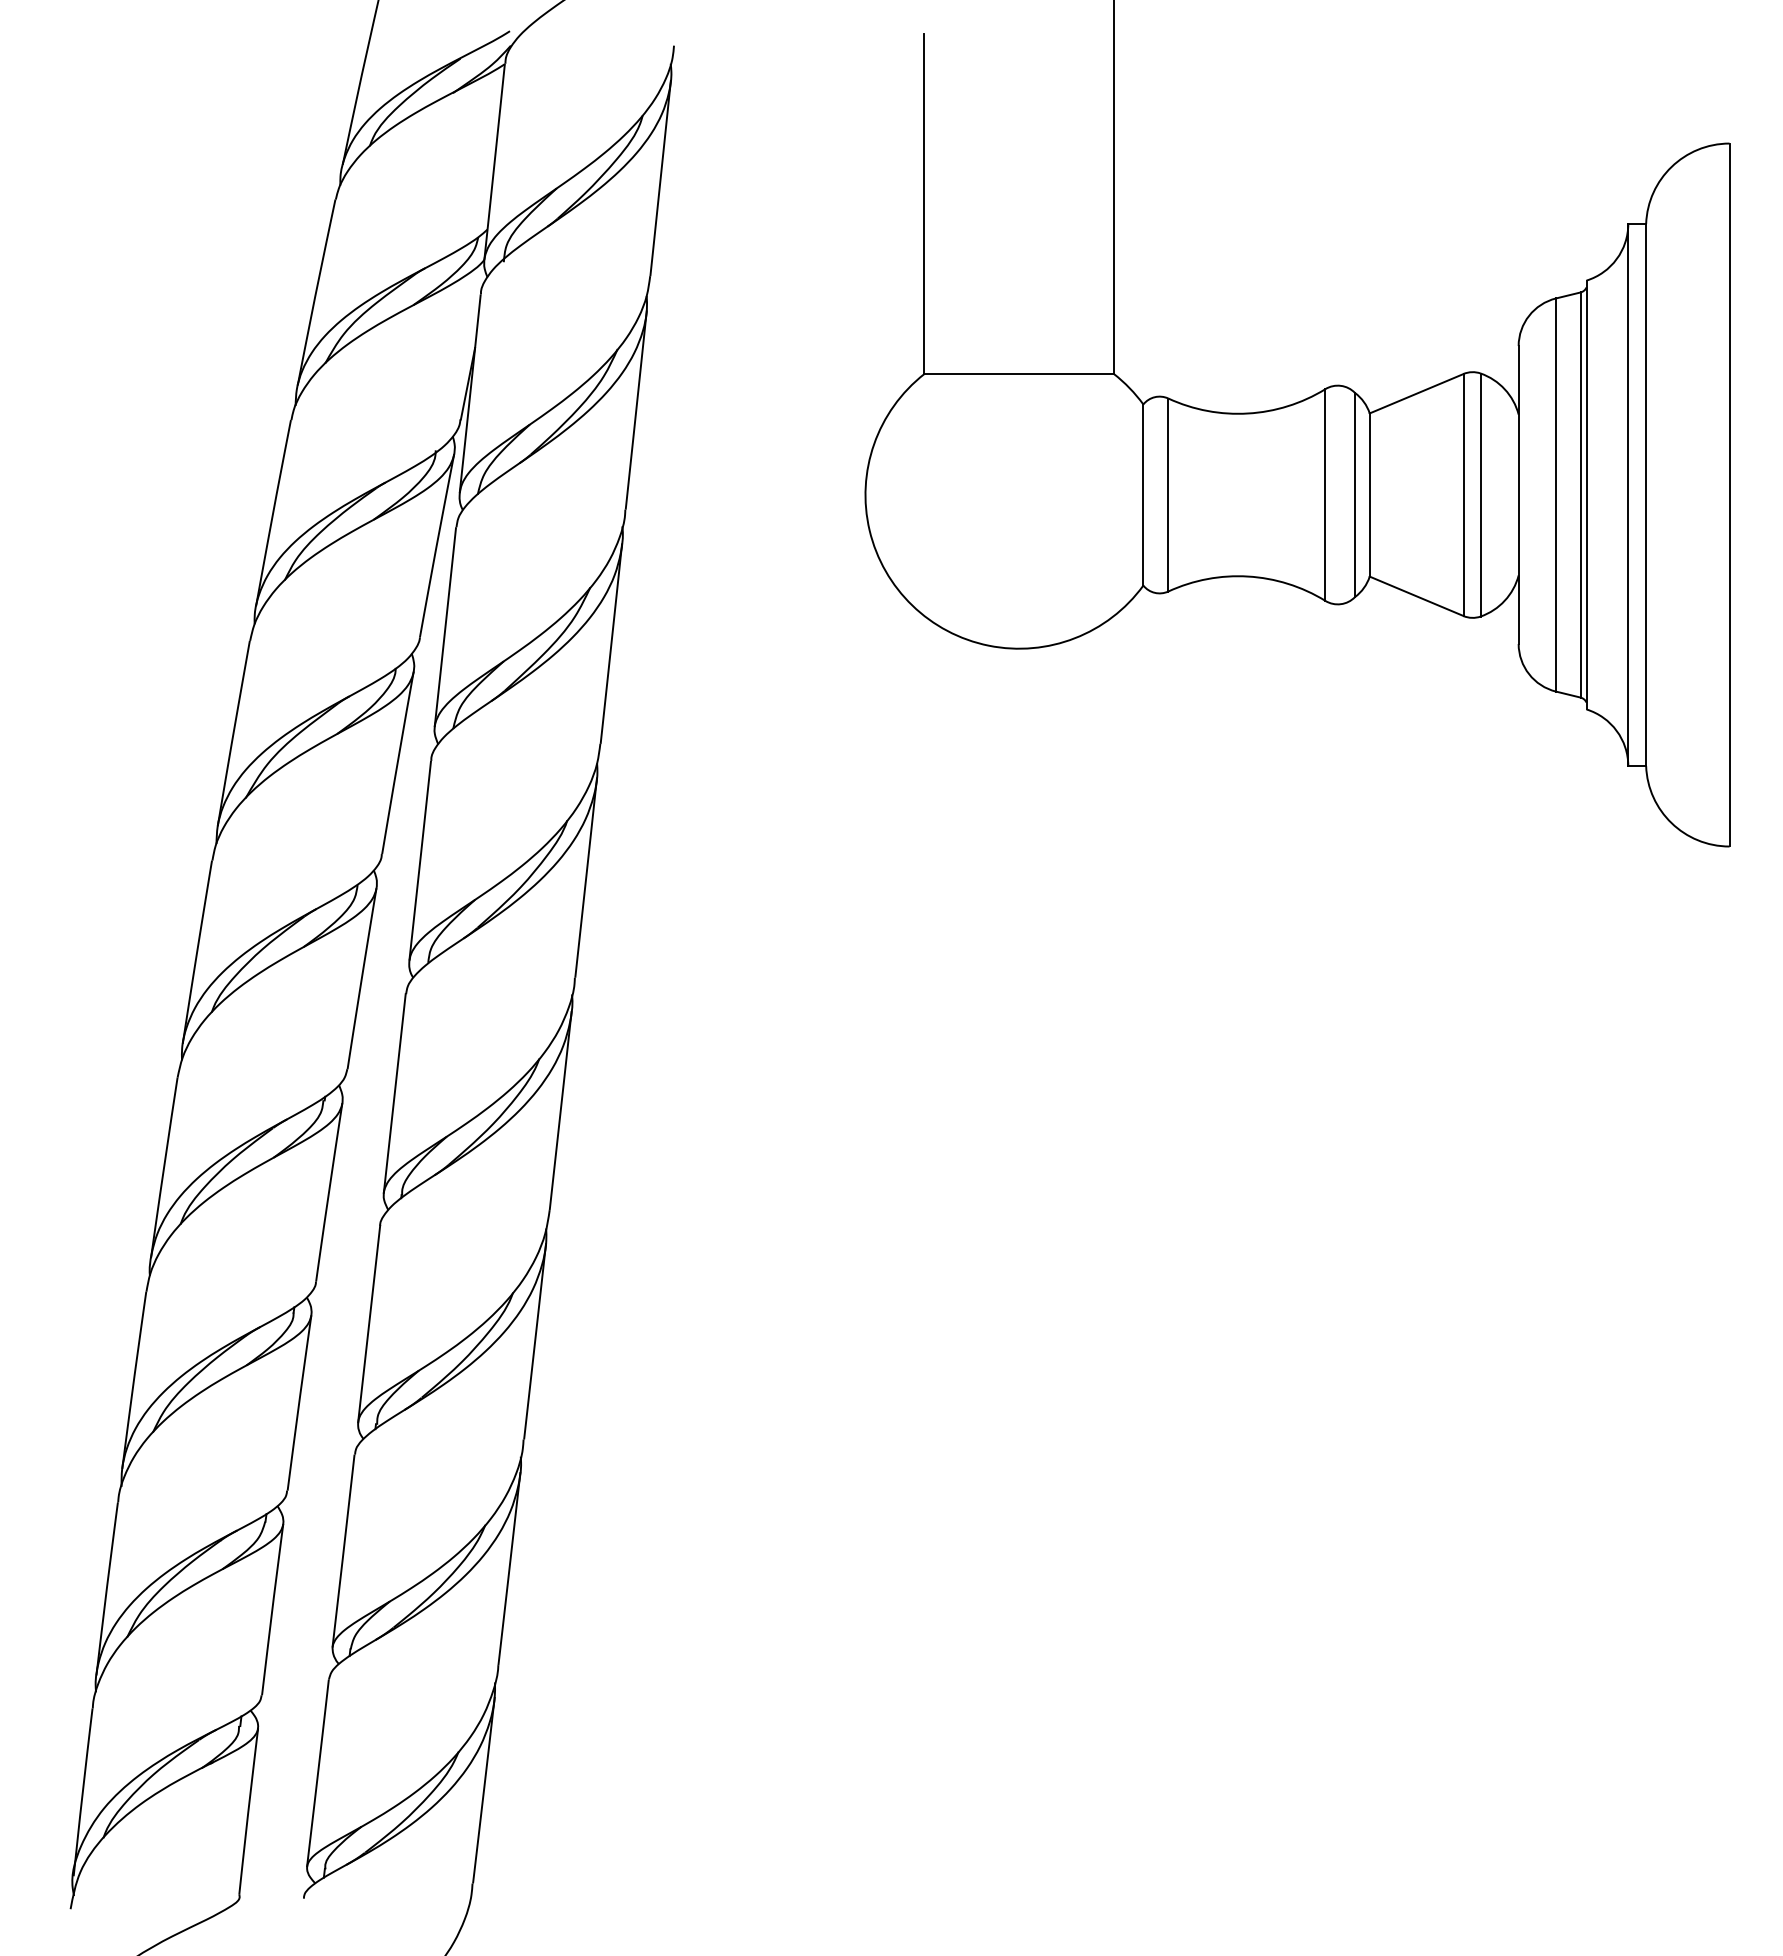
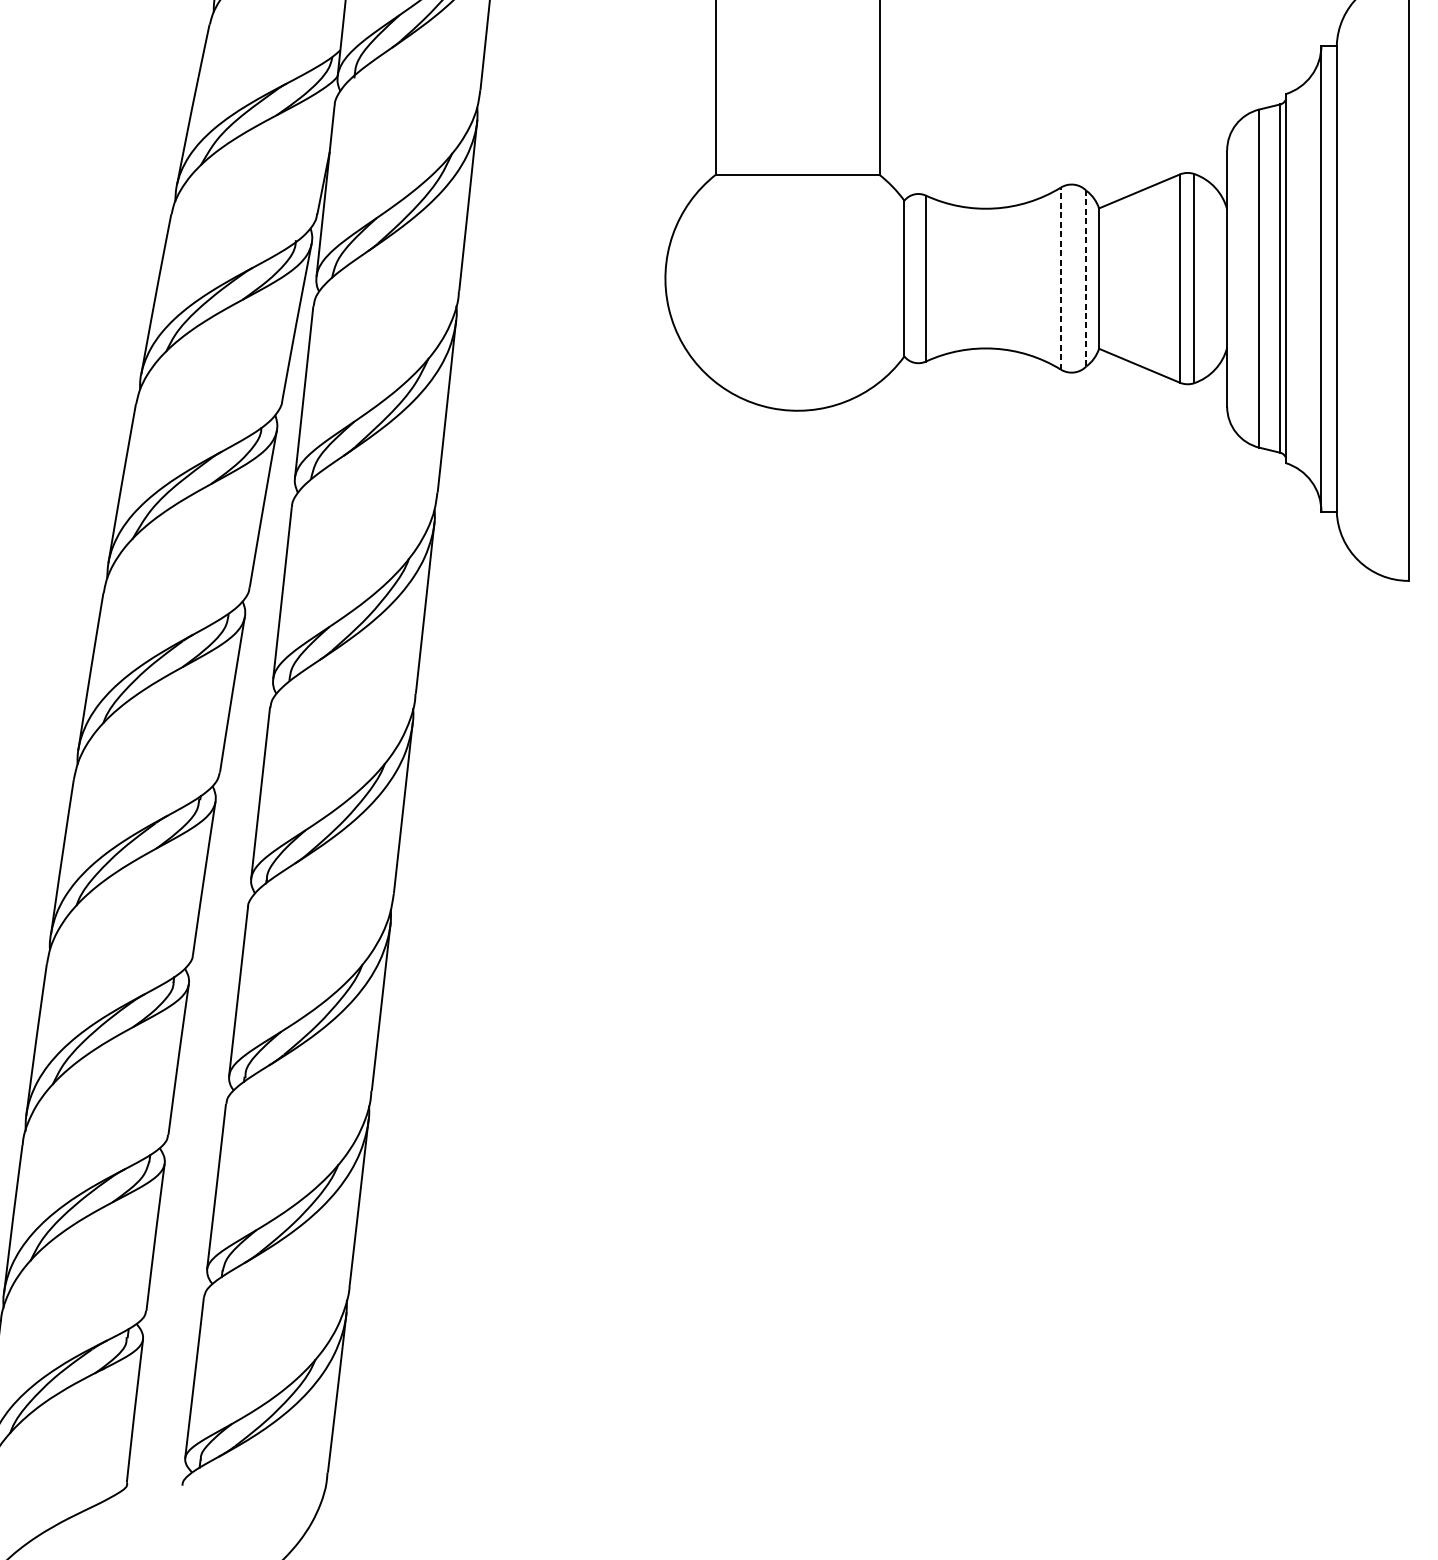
line: (1325, 495) -> (1061, 279), solid -> dashed
line: (1355, 495) -> (1086, 279), solid -> dashed

